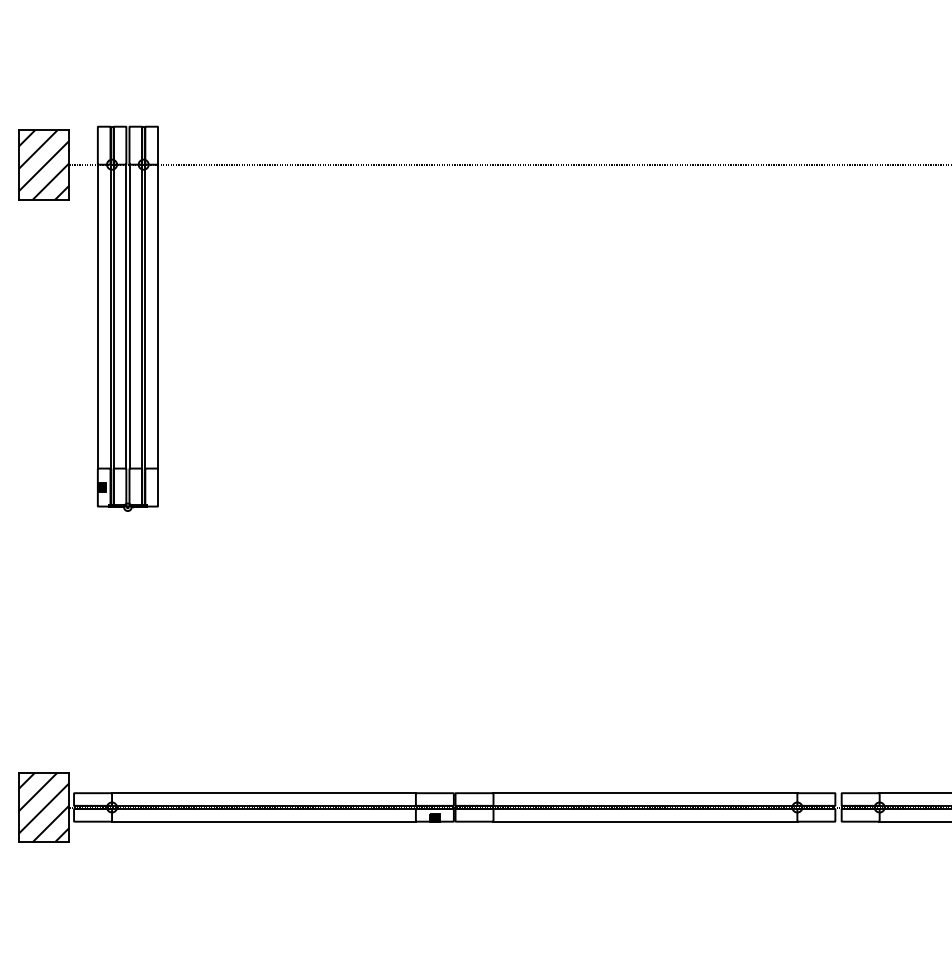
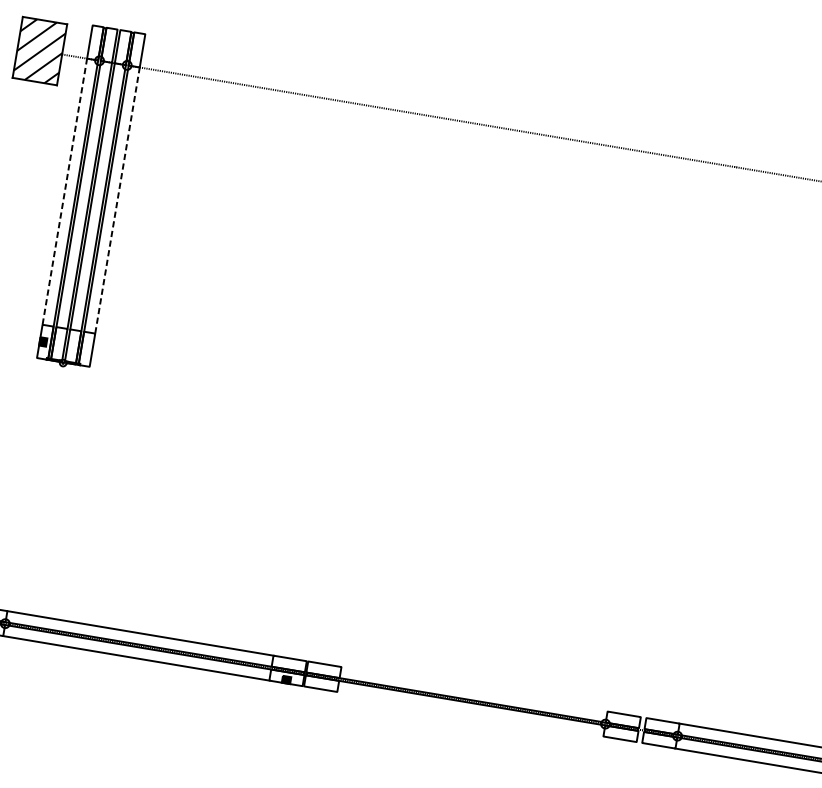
line: (97, 317) -> (64, 192), solid -> dashed
line: (157, 317) -> (116, 201), solid -> dashed
line: (645, 793) -> (474, 689), removed
line: (645, 821) -> (470, 714), removed

